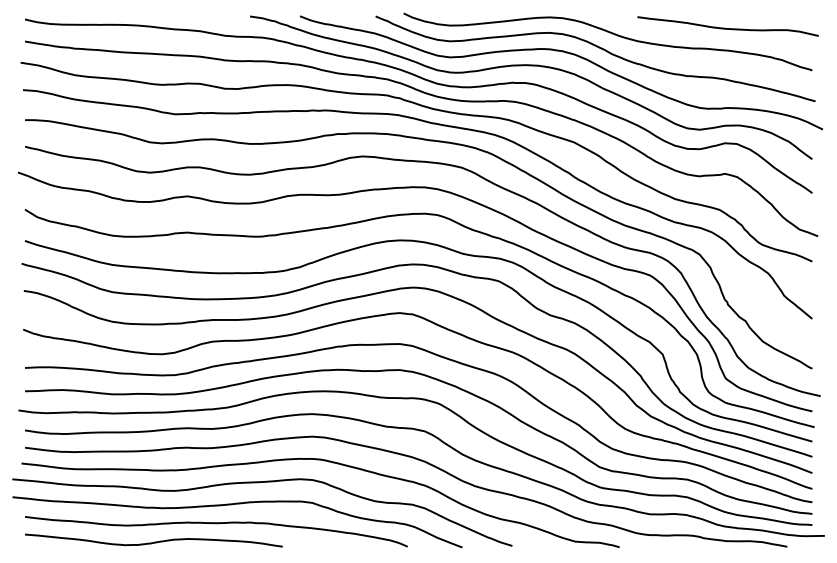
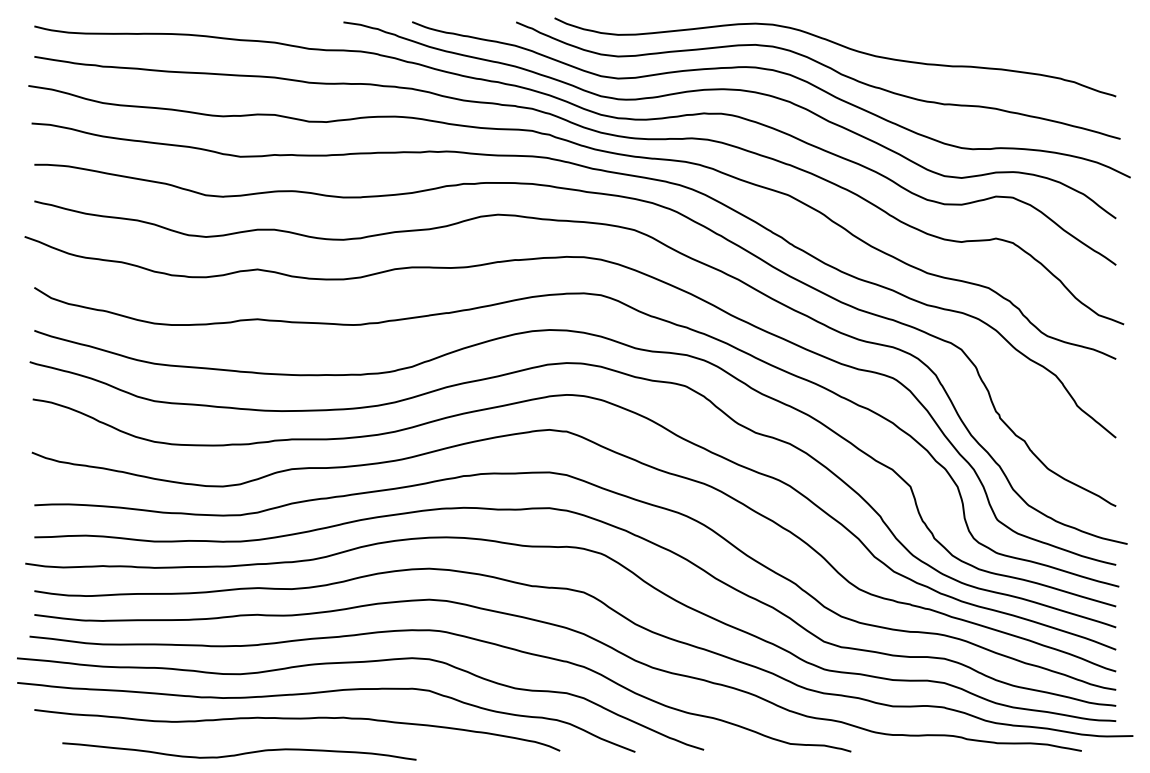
curve: (728, 28) -> (1000, 38), removed
curve: (153, 542) -> (239, 753), moved

